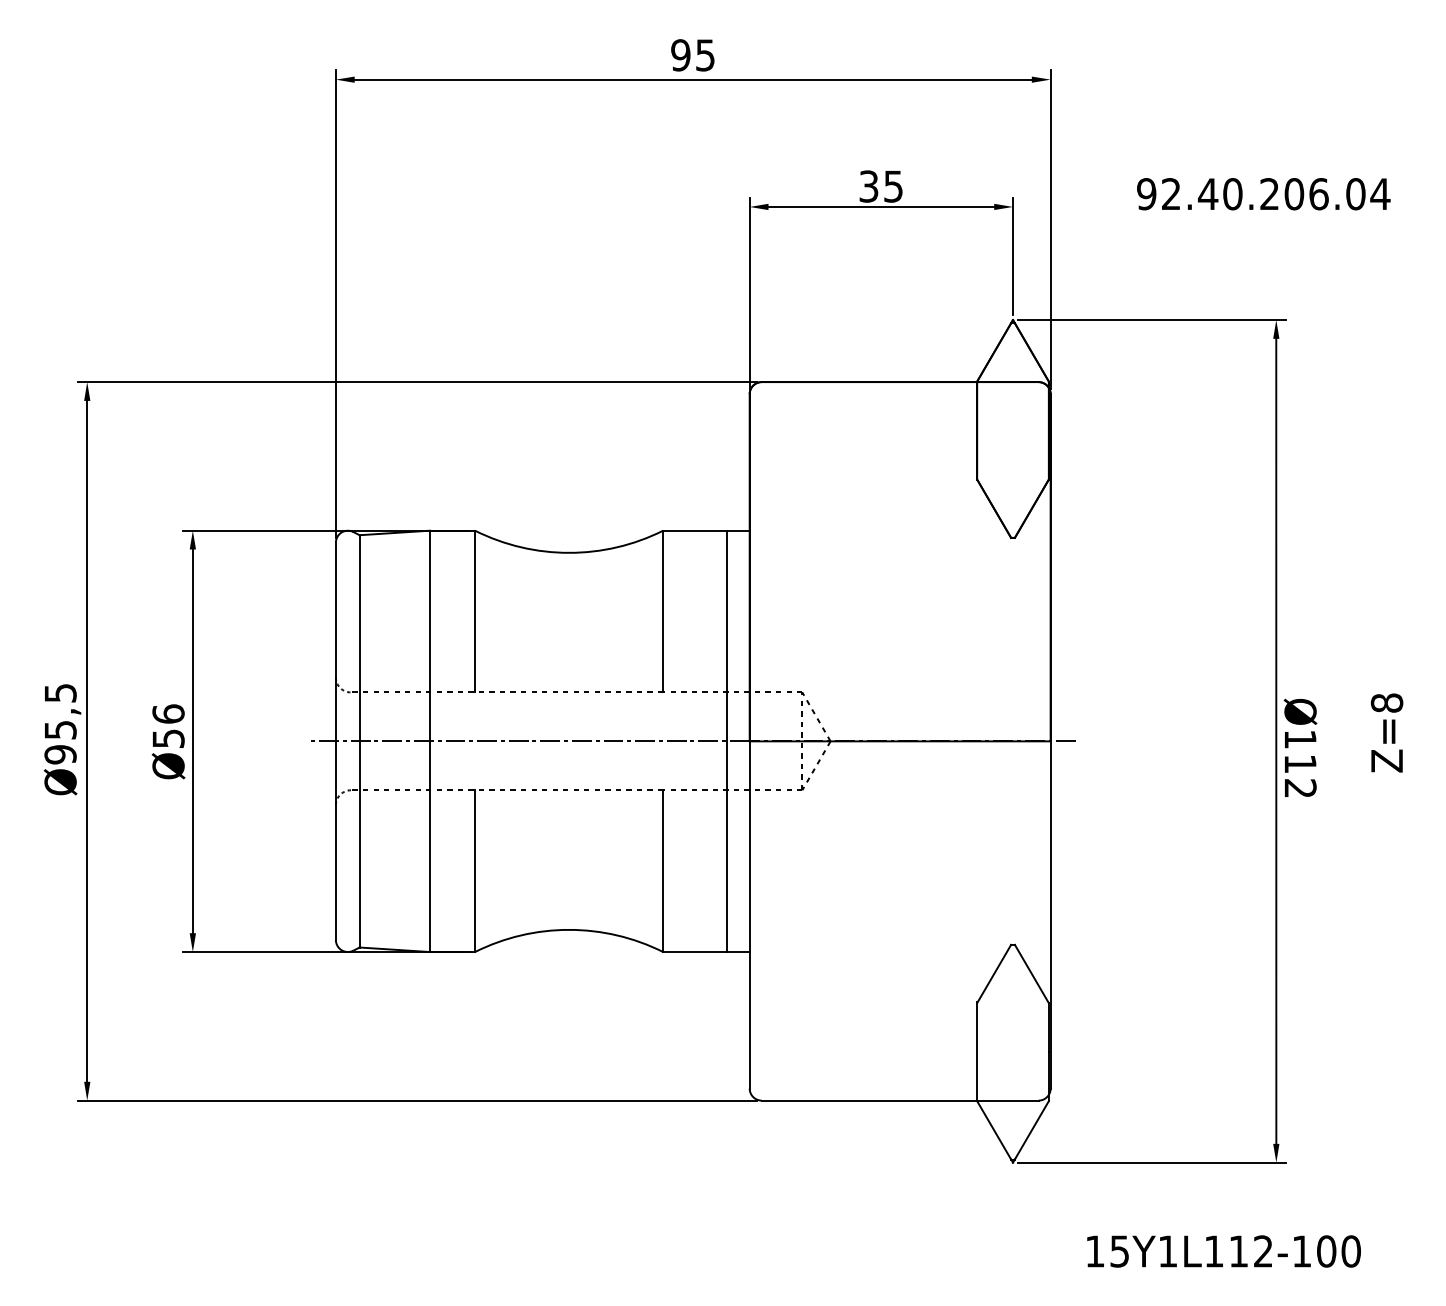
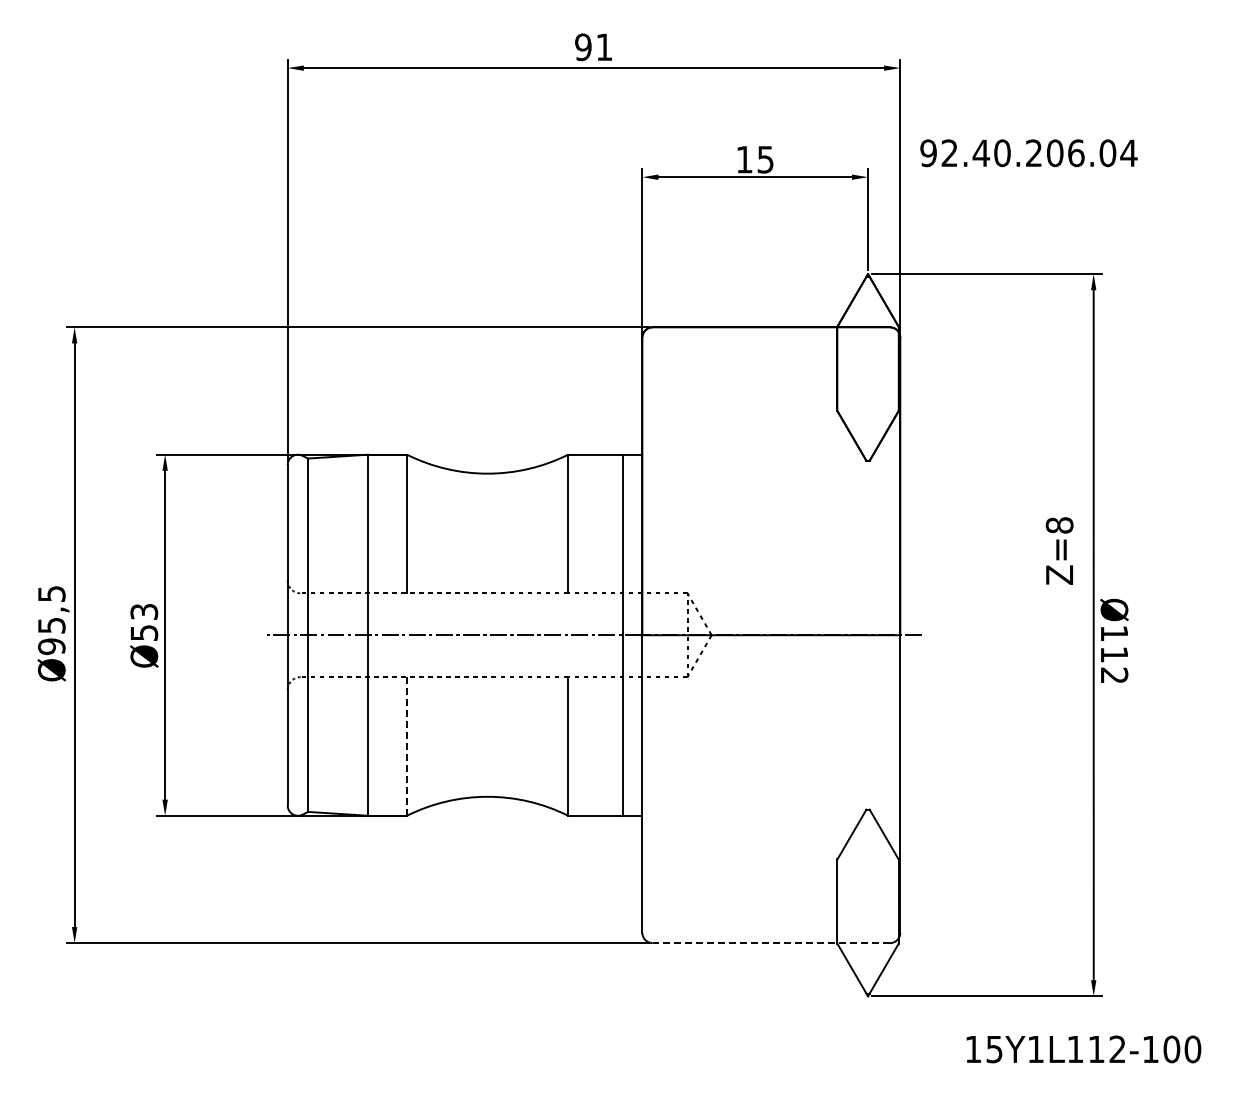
text: (705, 55) -> (604, 47), 95 -> 91
text: (868, 186) -> (744, 159), 35 -> 15
text: (1263, 194) -> (1028, 153), moved
text: (168, 713) -> (144, 611), Ø56 -> Ø53
text: (1386, 732) -> (1059, 550), moved
line: (475, 871) -> (407, 746), solid -> dashed
line: (900, 1101) -> (771, 943), solid -> dashed
text: (1223, 1251) -> (1083, 1049), moved

